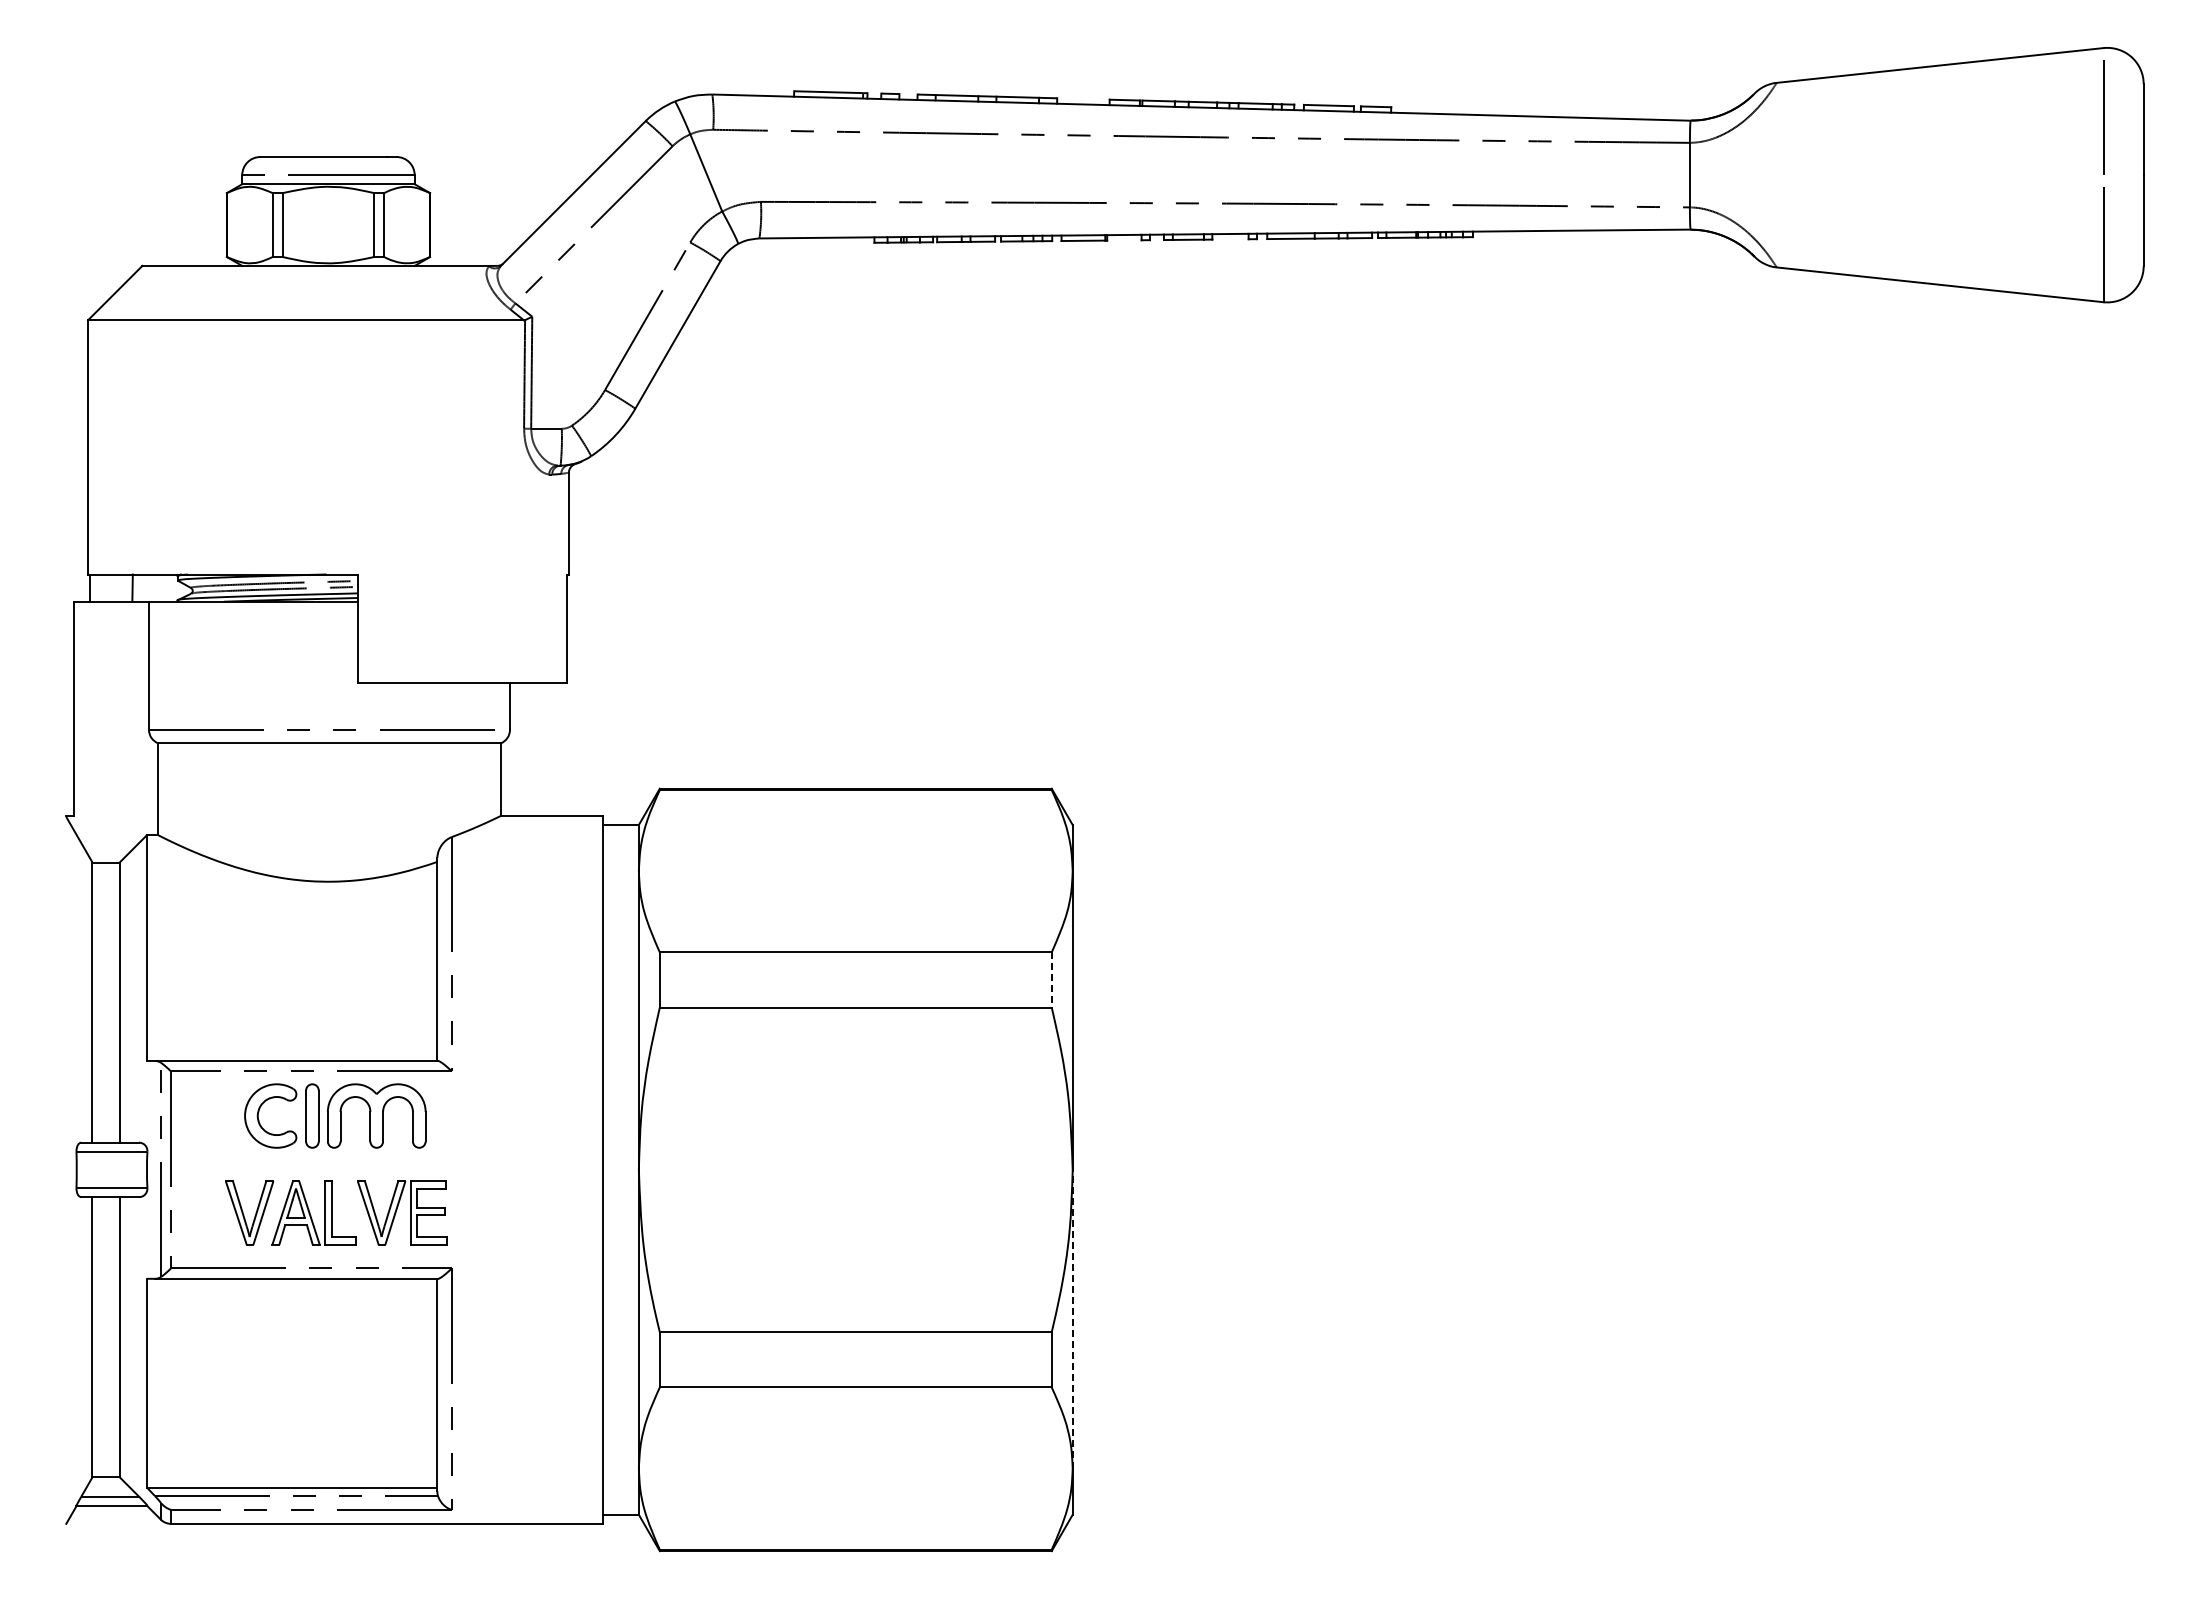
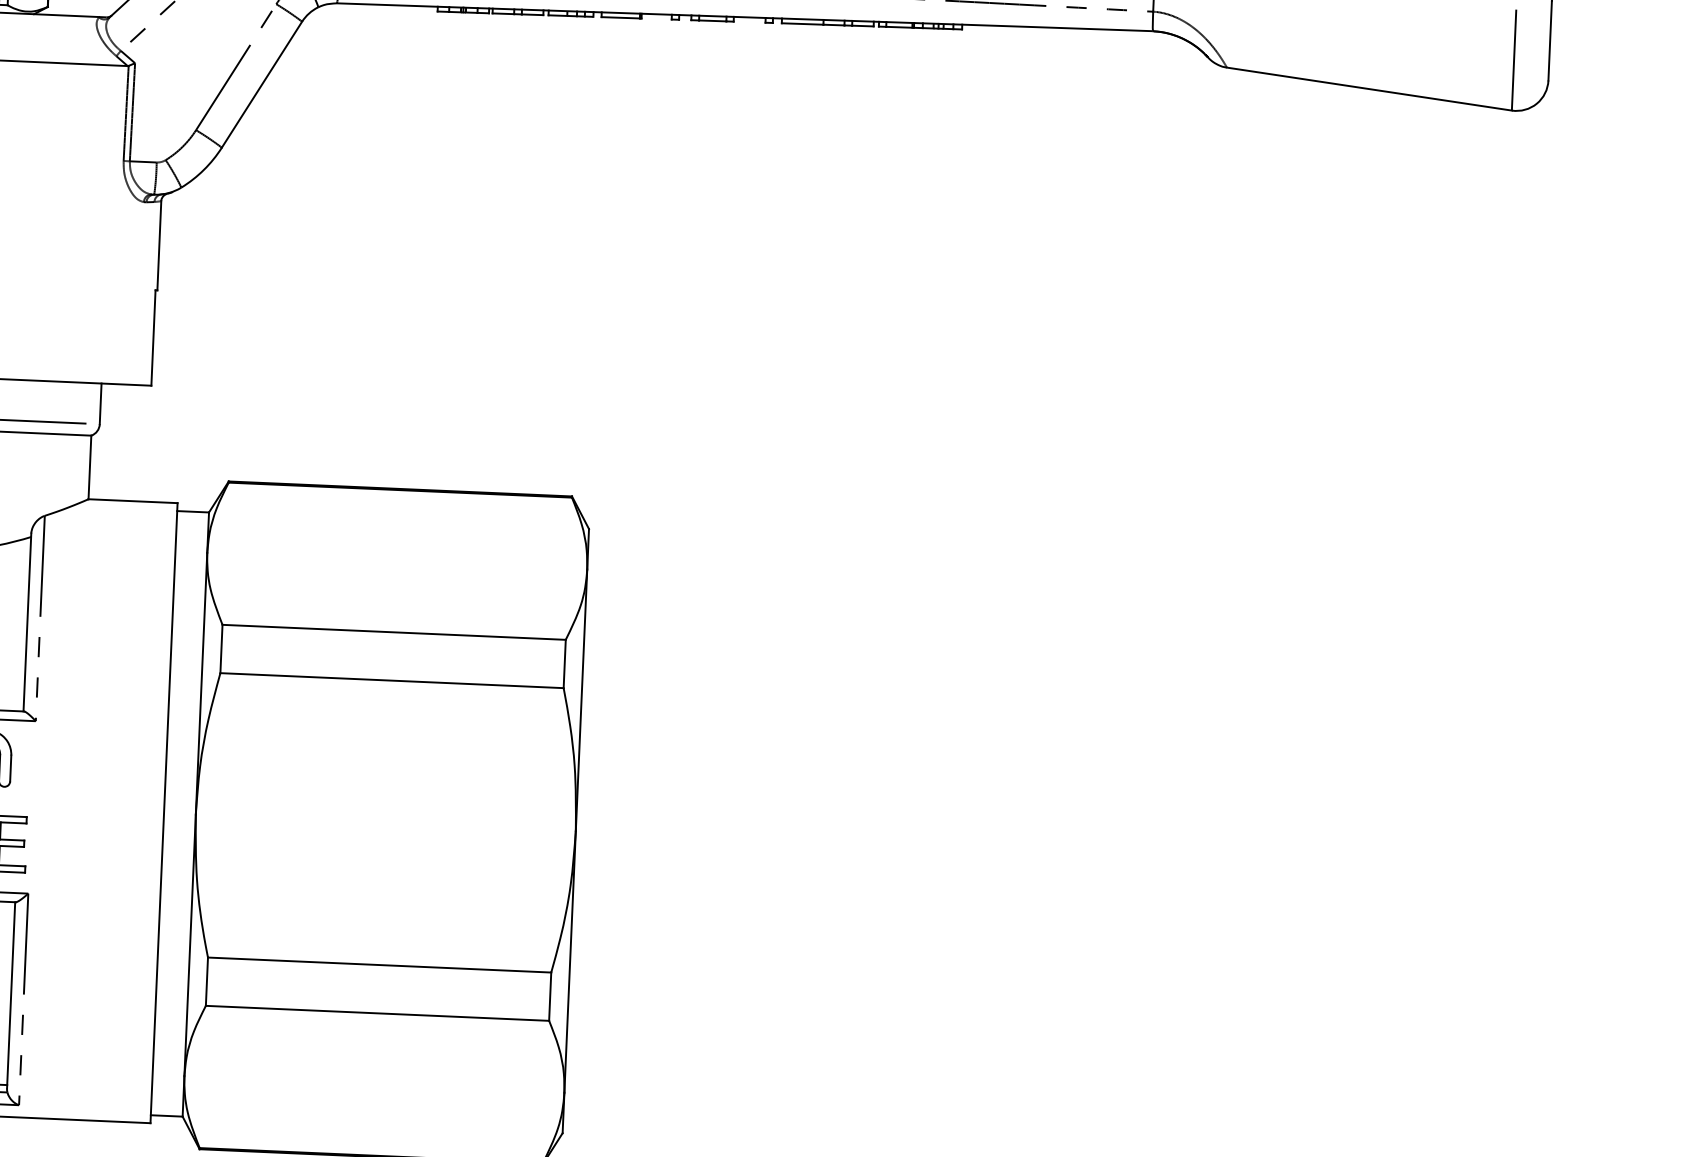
line: (1051, 979) -> (564, 663), dashed -> solid
line: (1072, 1318) -> (569, 961), dashed -> solid

